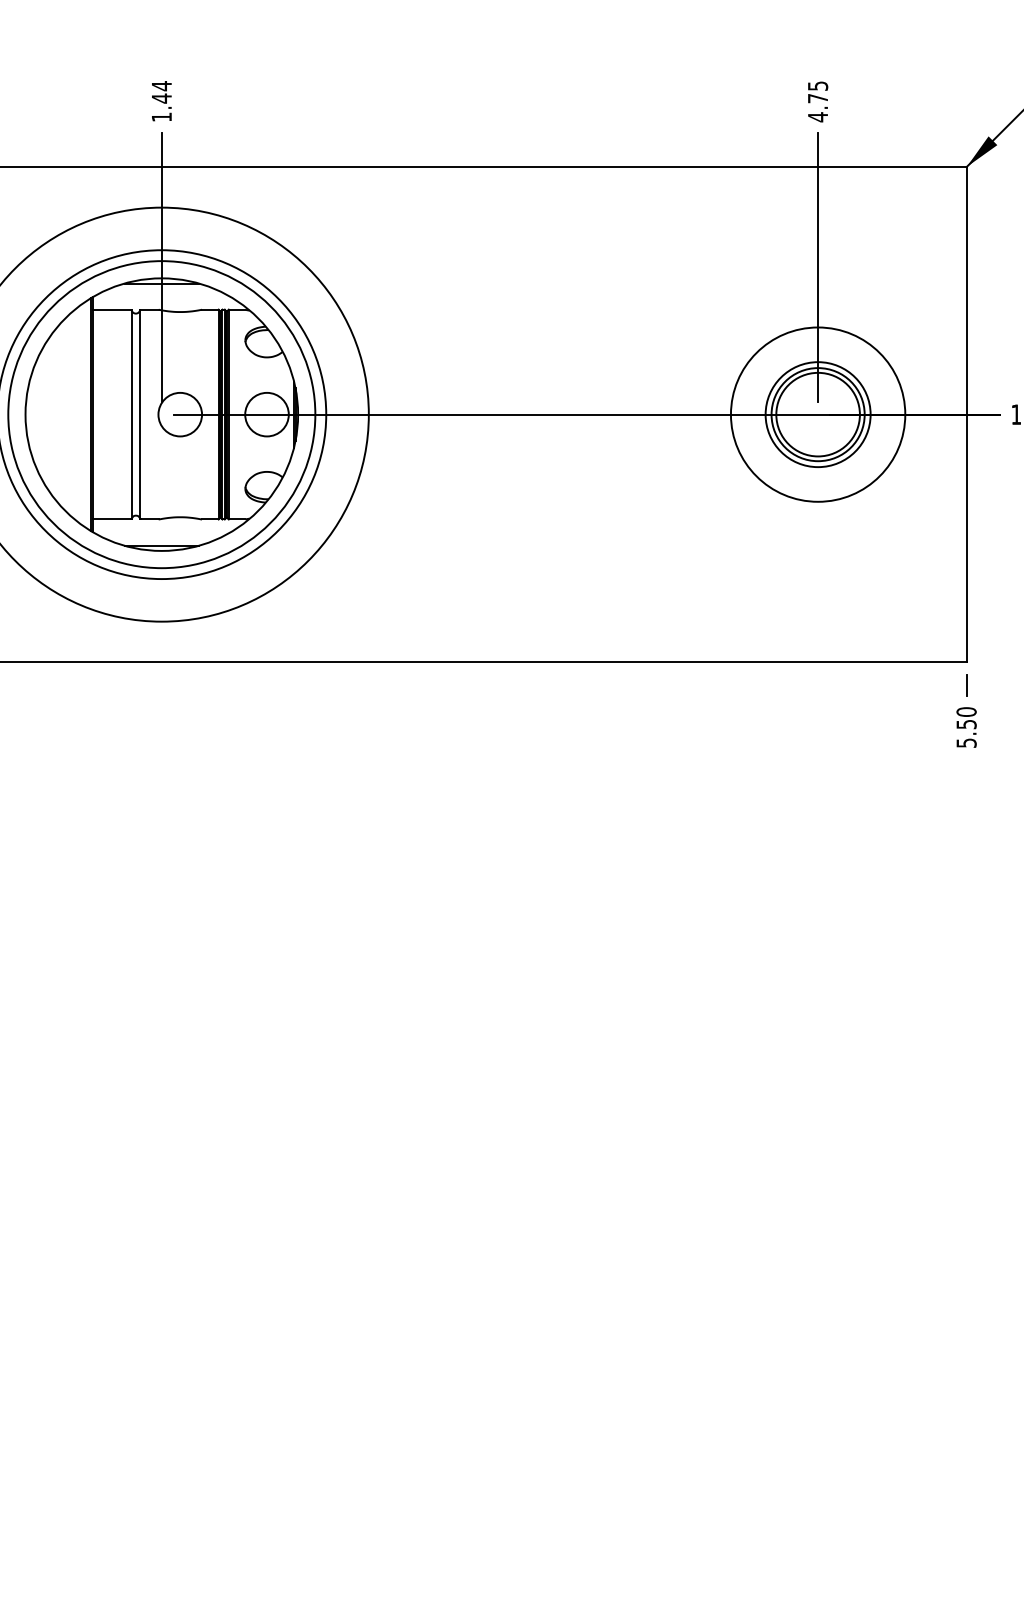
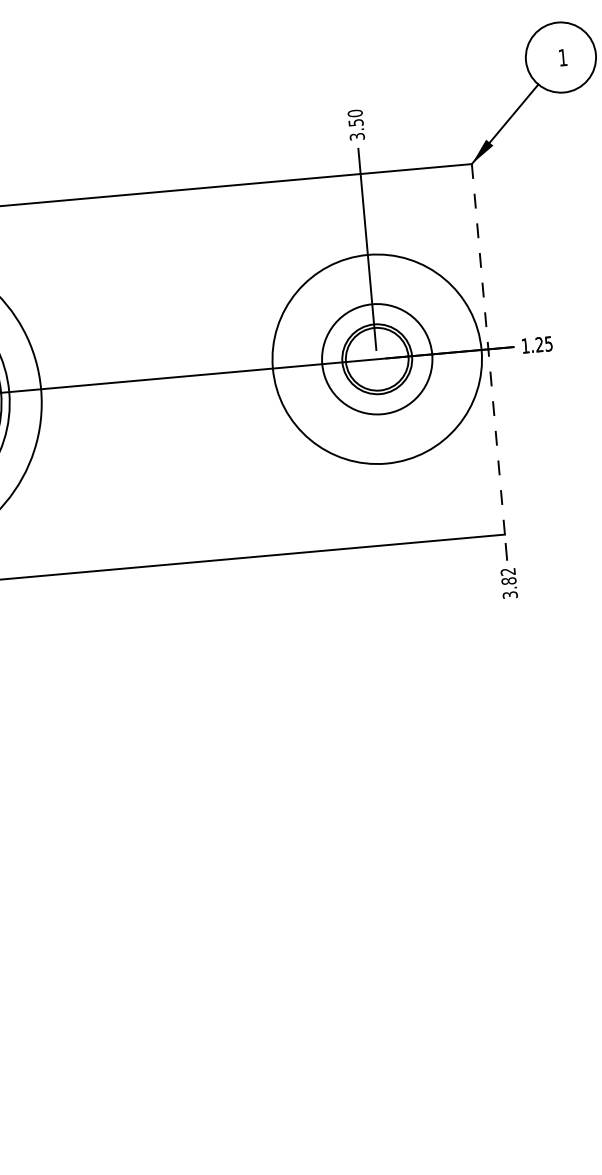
text: (817, 101) -> (355, 125), 4.75 -> 3.50
circle: (817, 414) -> (376, 359), size x1.4
circle: (817, 414) -> (376, 359), size x1.6
line: (966, 414) -> (488, 349), solid -> dashed
text: (966, 727) -> (509, 583), 5.50 -> 3.82

